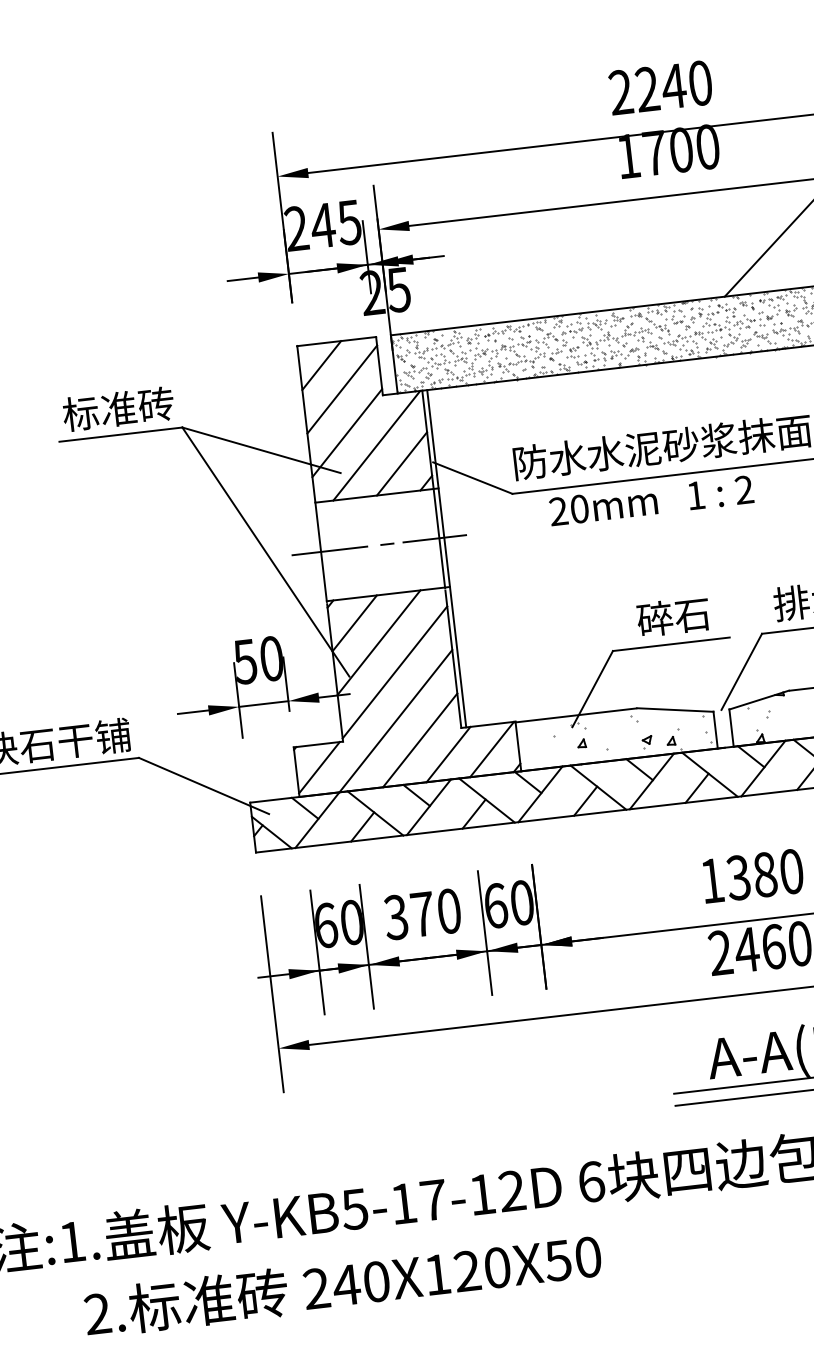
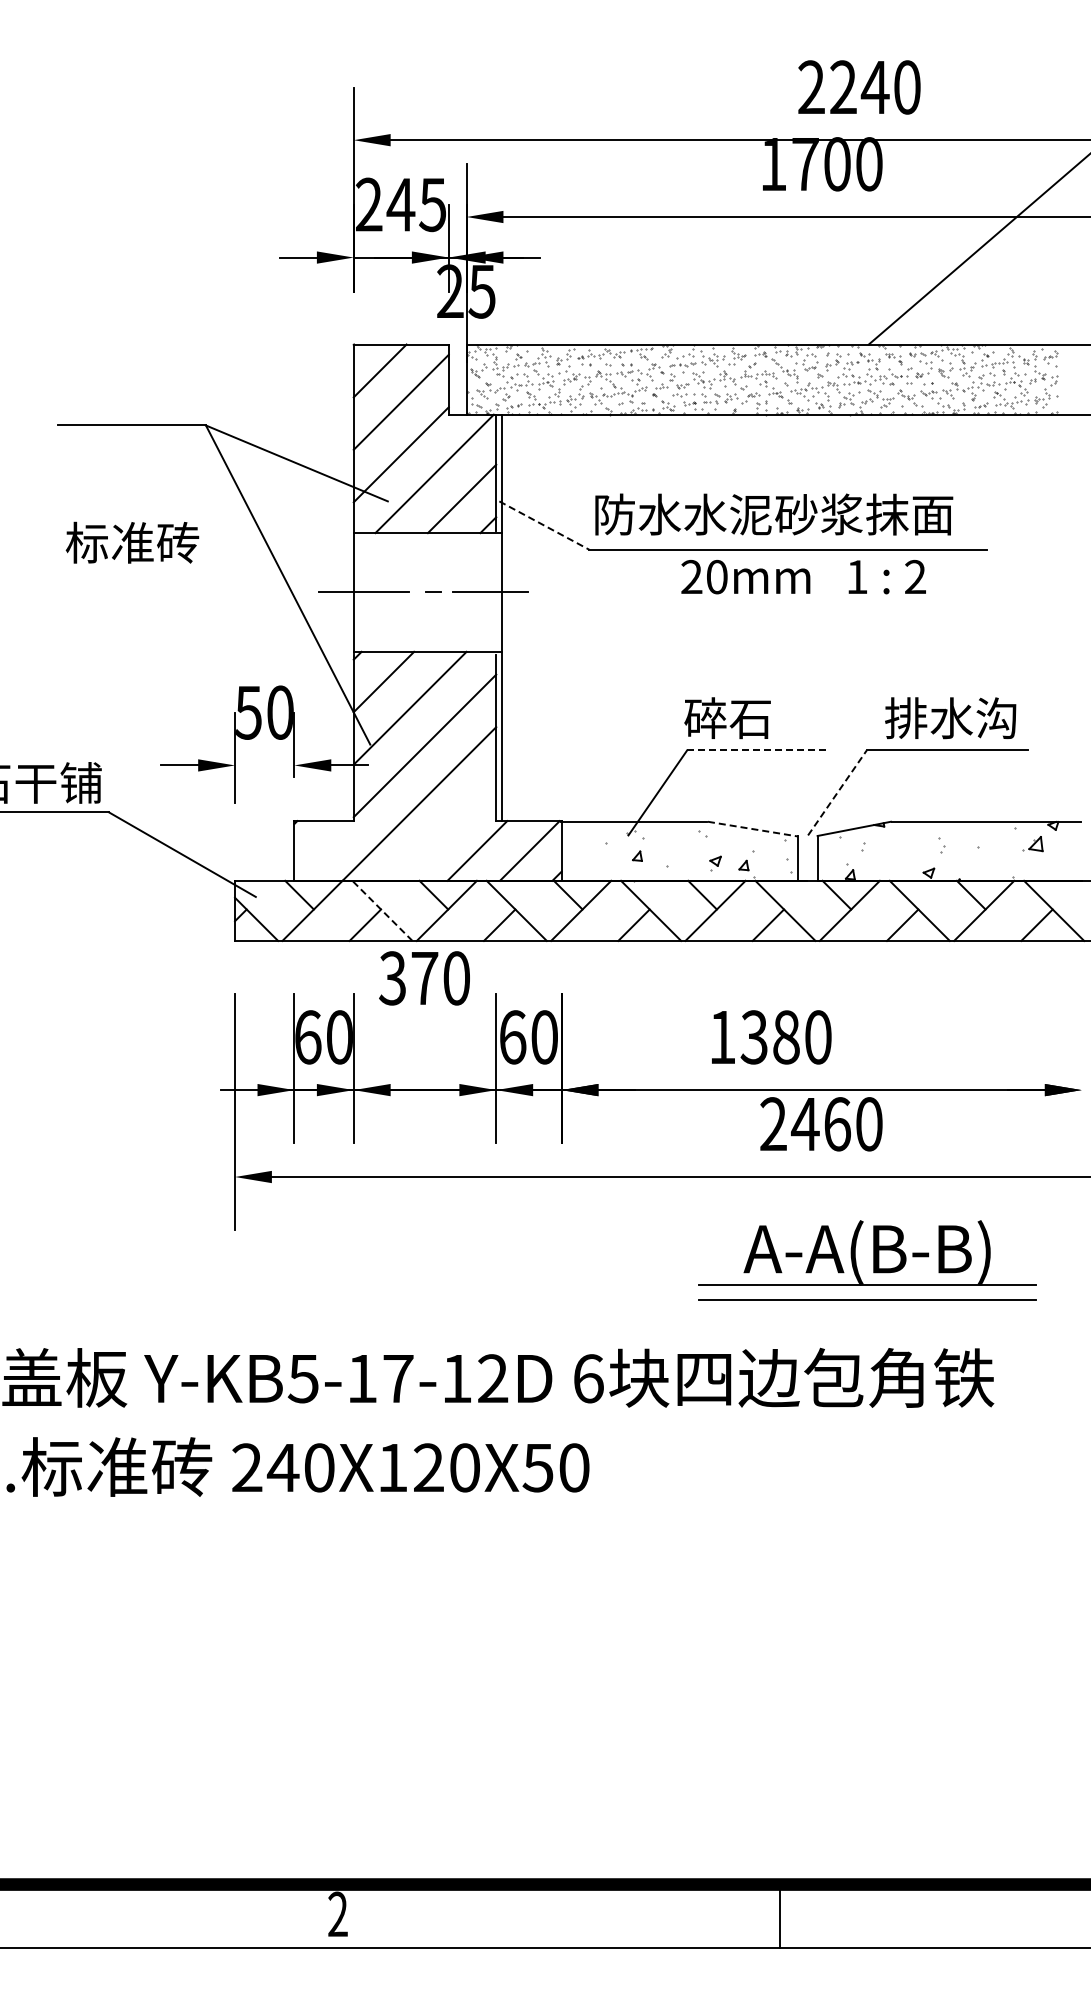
text: (660, 87) -> (859, 87), moved
text: (118, 408) -> (132, 542), moved
line: (472, 478) -> (544, 525), solid -> dashed
text: (651, 501) -> (803, 577), moved
line: (439, 538) -> (496, 592), removed
text: (673, 617) -> (727, 718), moved
line: (671, 644) -> (757, 750), solid -> dashed
line: (741, 671) -> (837, 792), solid -> dashed
line: (263, 704) -> (264, 765), removed
line: (675, 710) -> (753, 829), solid -> dashed
line: (419, 739) -> (445, 829), removed
line: (318, 767) -> (321, 848), removed
line: (375, 813) -> (382, 910), solid -> dashed
text: (752, 876) -> (771, 1037), moved
text: (422, 914) -> (424, 978), moved

